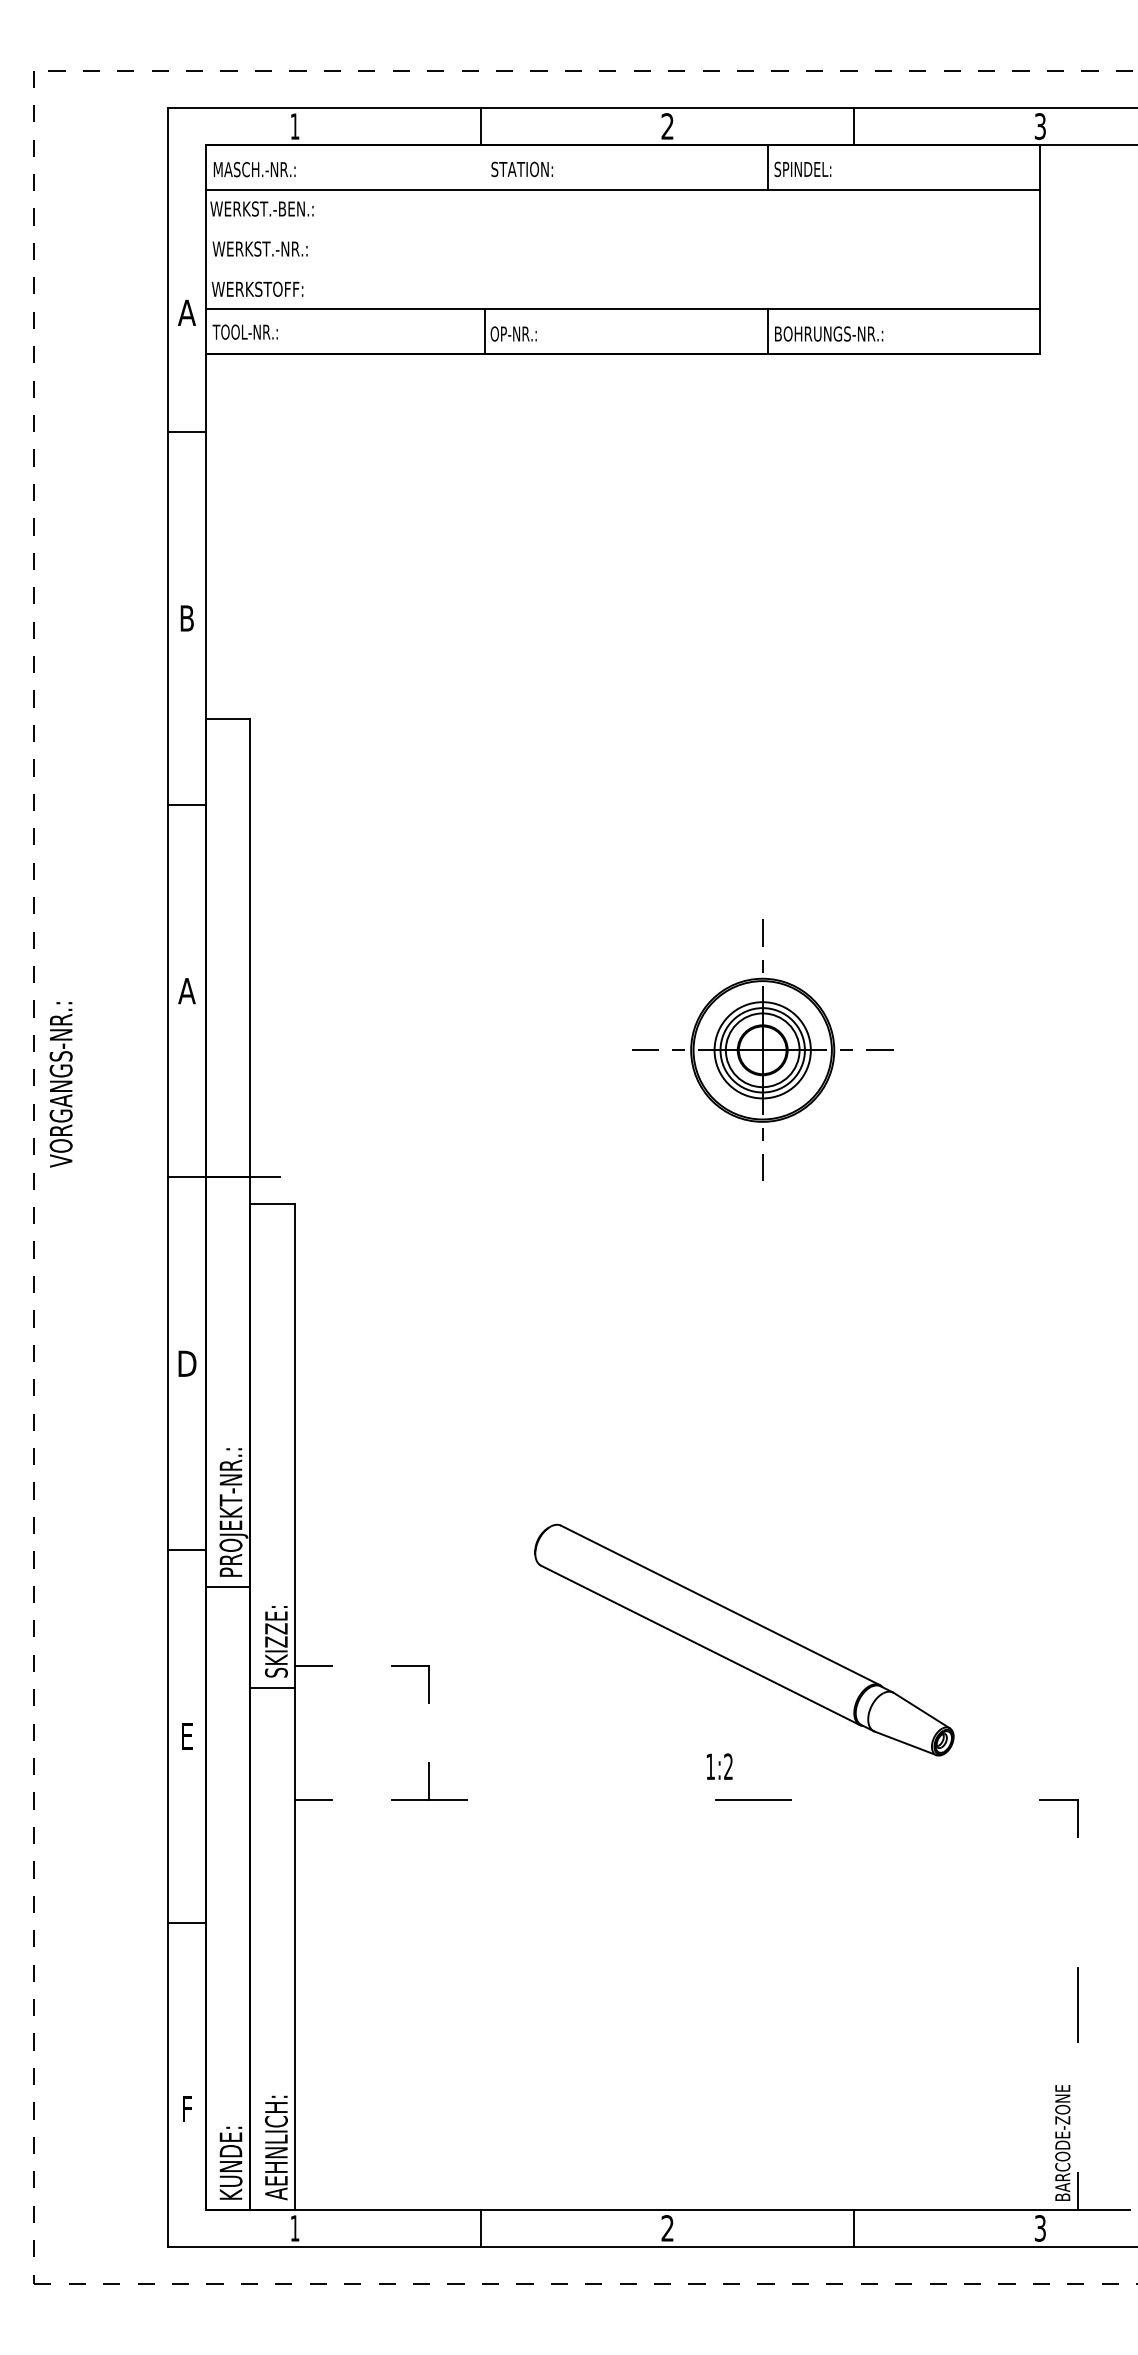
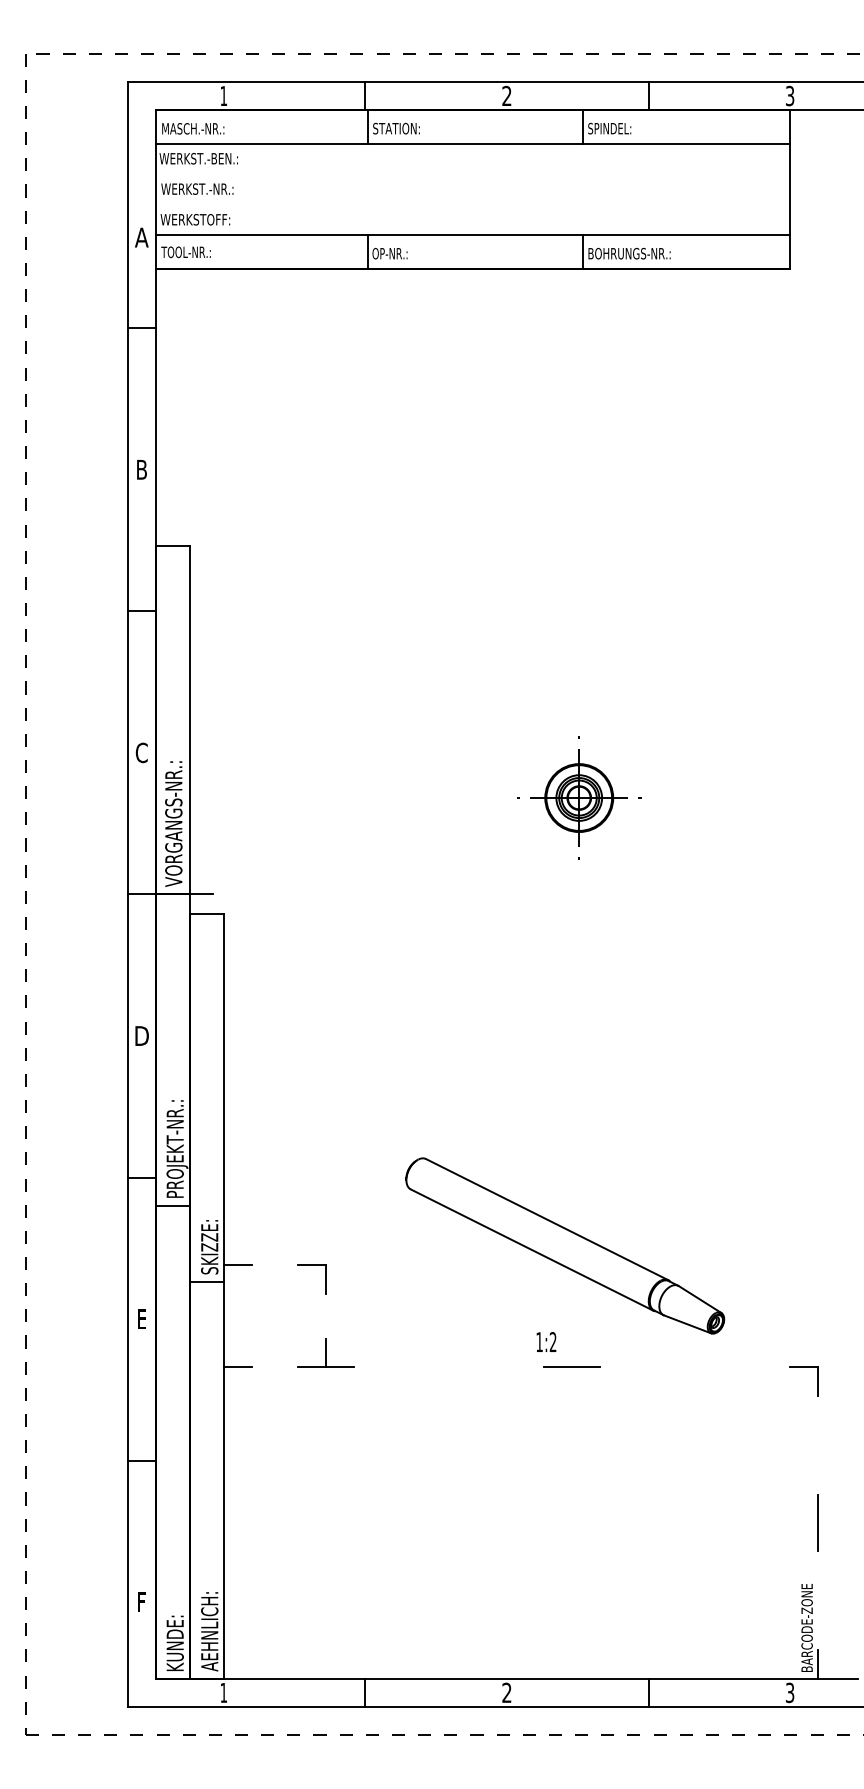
line: (485, 167) -> (368, 127), added
text: (186, 990) -> (141, 752), A -> C
part: (762, 1050) -> (579, 798), size x0.62
text: (60, 1084) -> (173, 823), moved

